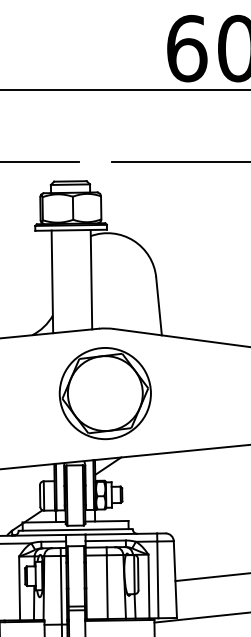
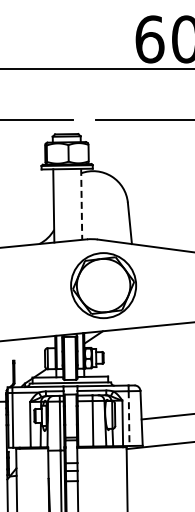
line: (91, 279) -> (81, 204), solid -> dashed
part: (105, 393) -> (103, 285), moved
line: (158, 581) -> (129, 419), solid -> dashed

